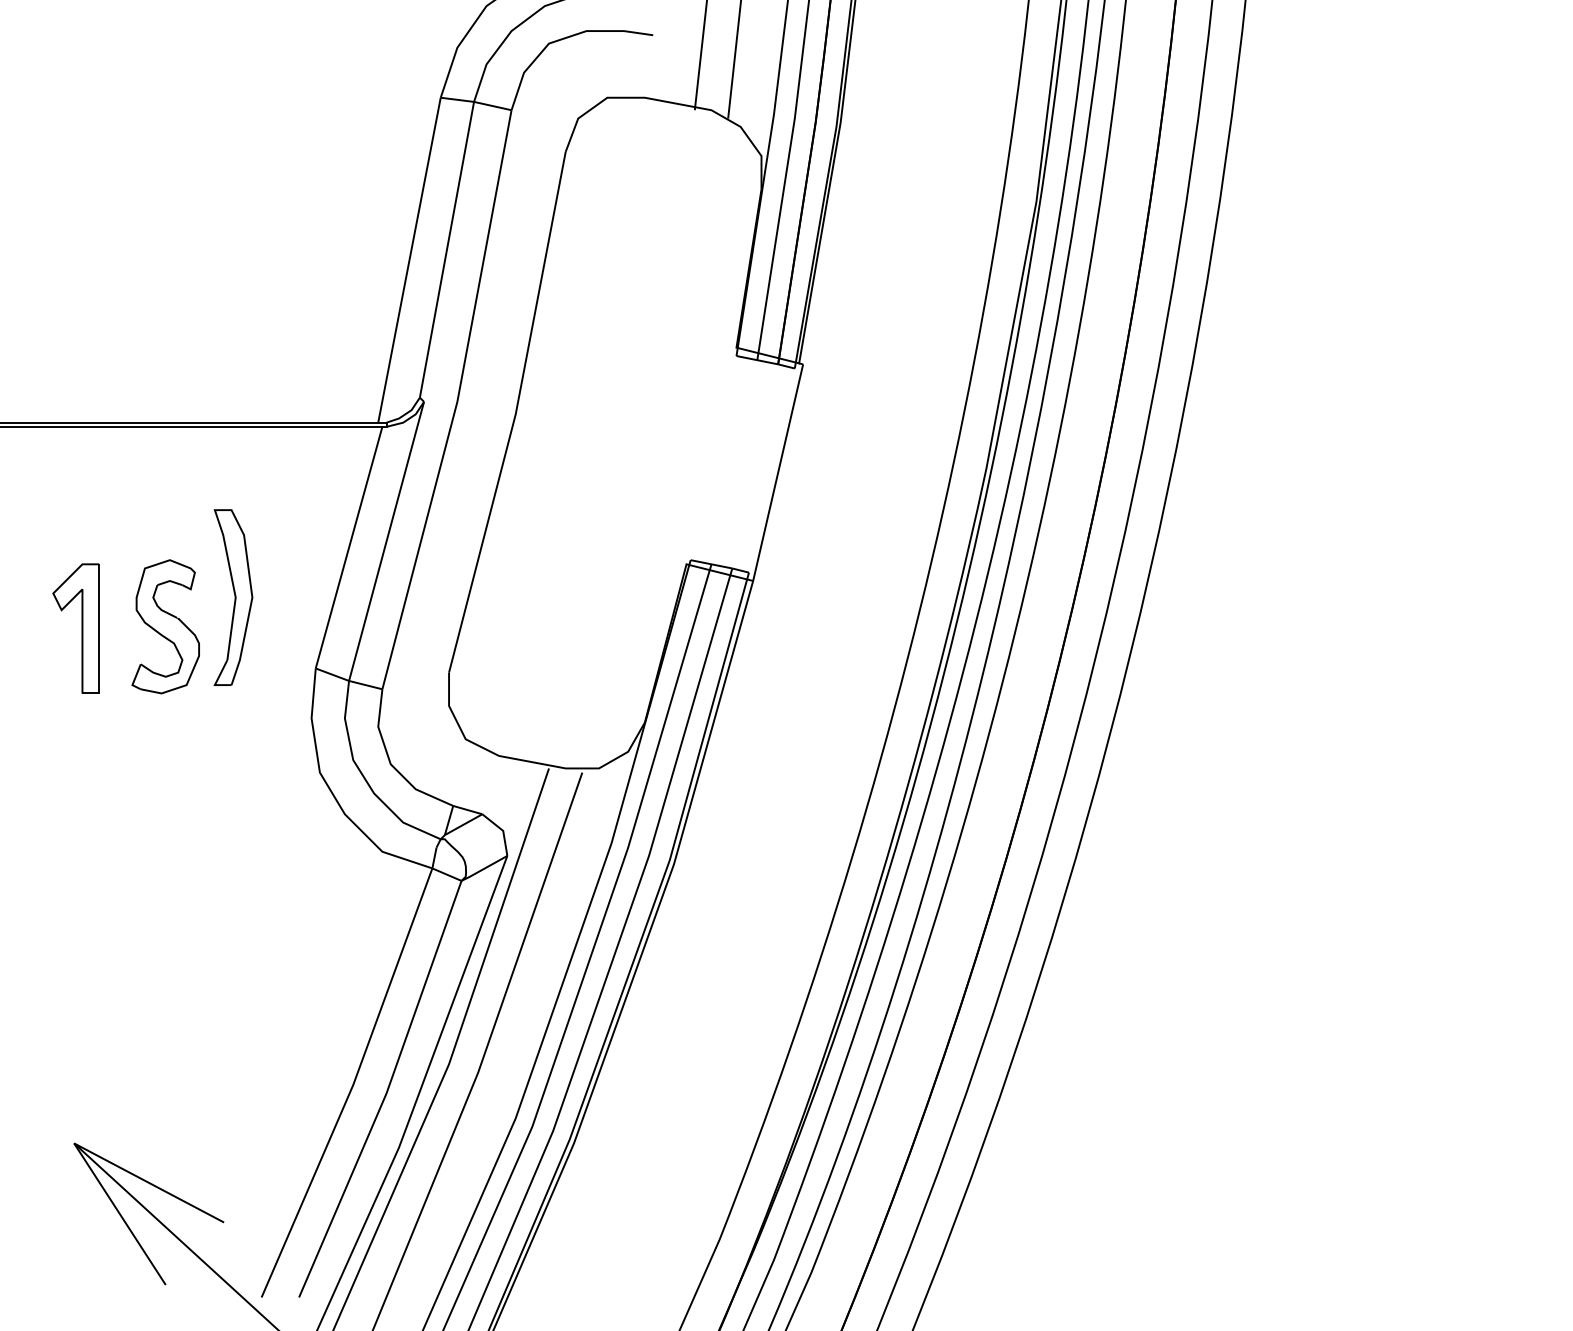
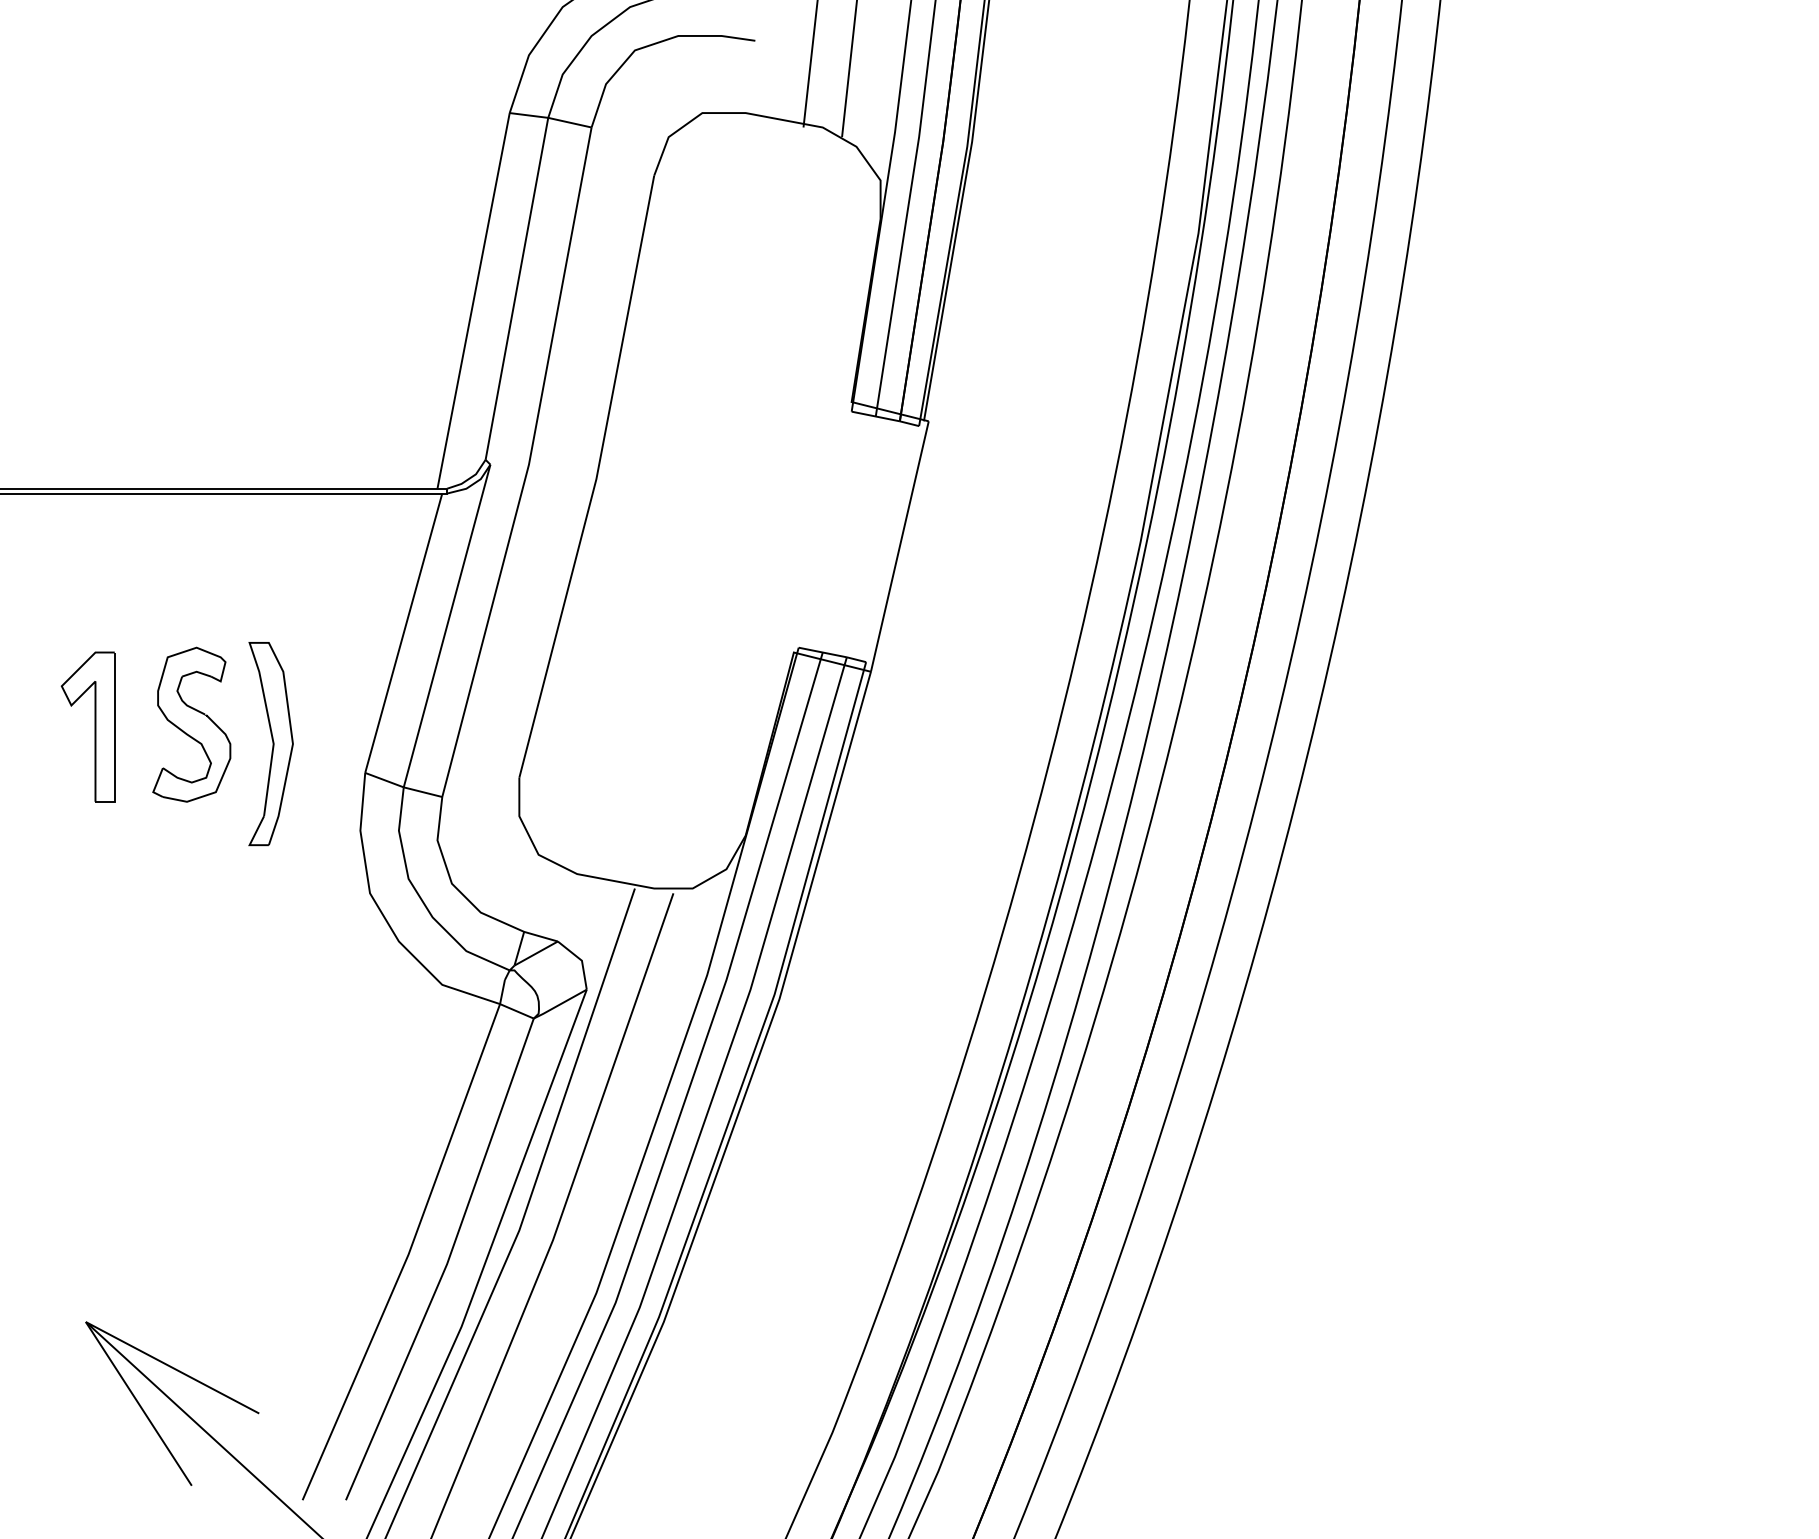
part: (232, 598) -> (270, 744), moved

